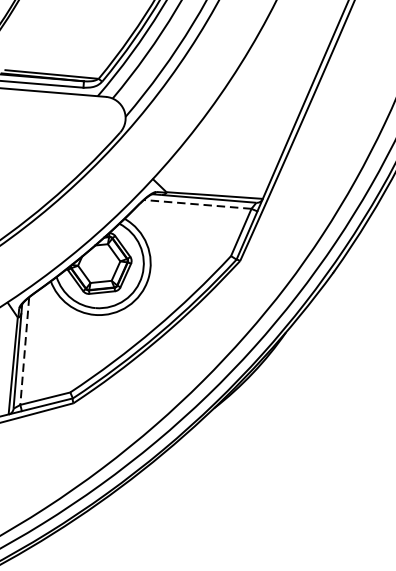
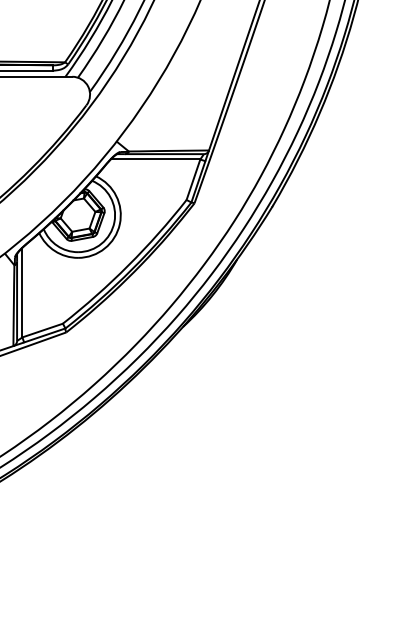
line: (197, 204) -> (155, 159), dashed -> solid
line: (24, 351) -> (22, 292), dashed -> solid

